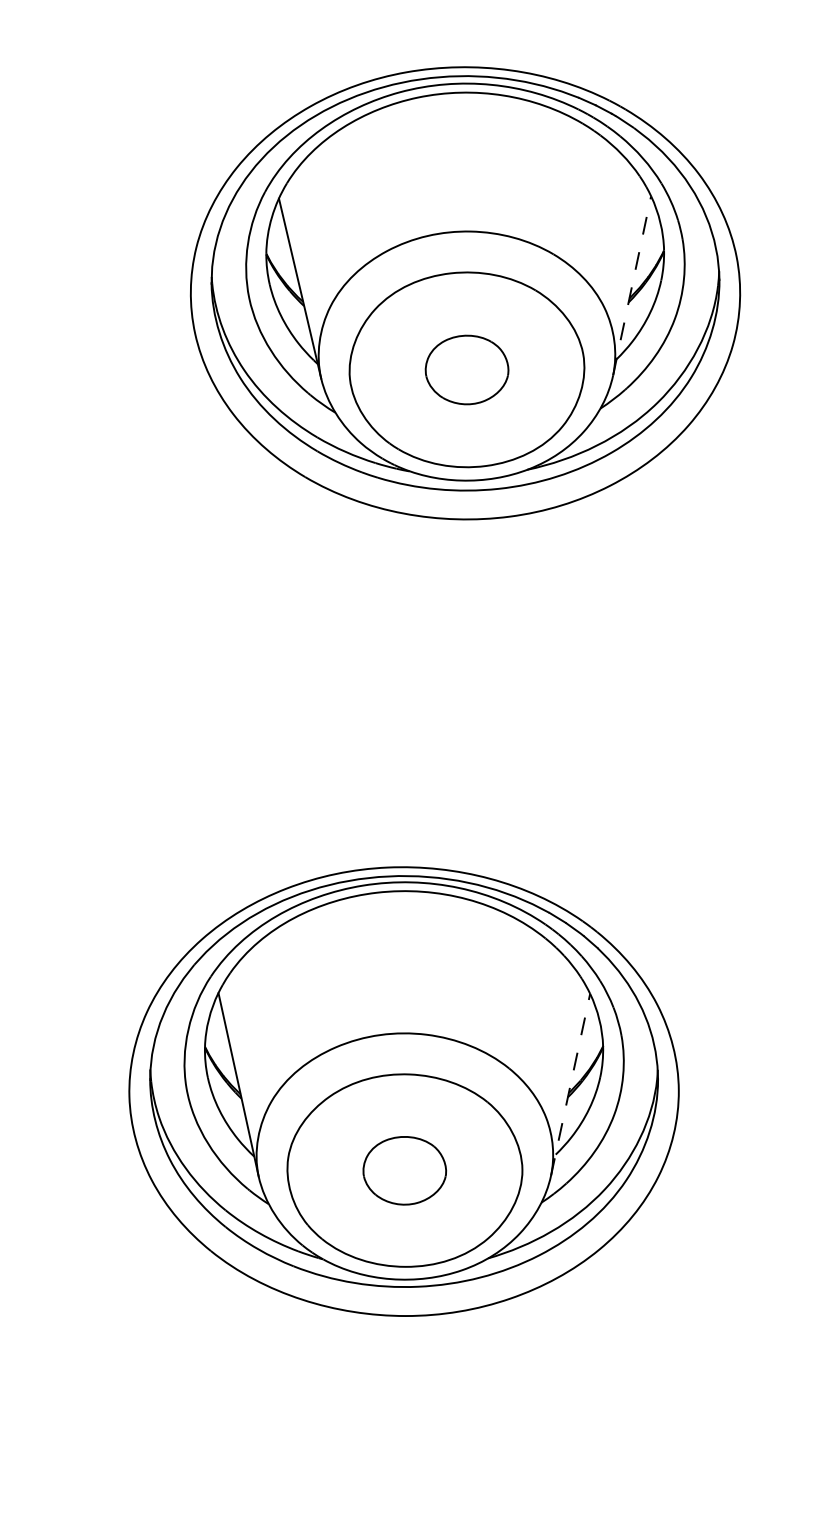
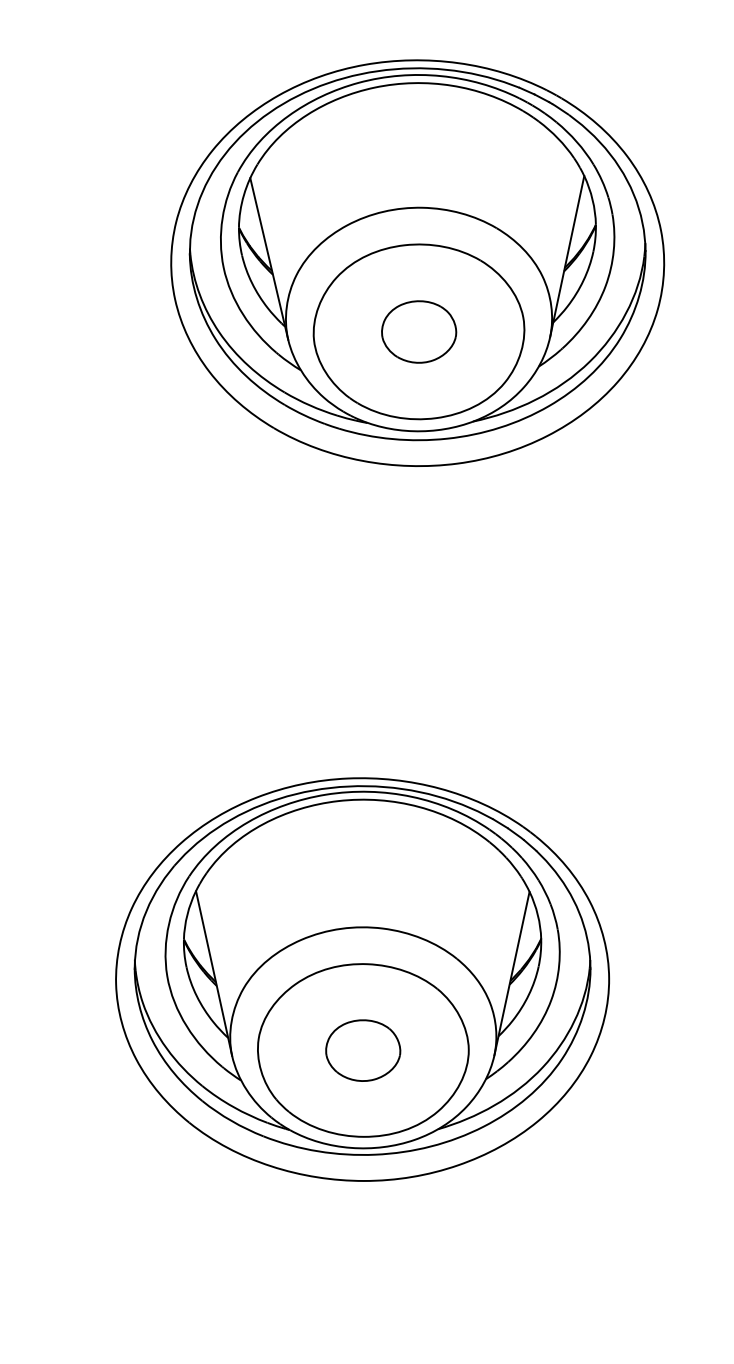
line: (632, 285) -> (567, 256), dashed -> solid
line: (570, 1084) -> (511, 973), dashed -> solid

